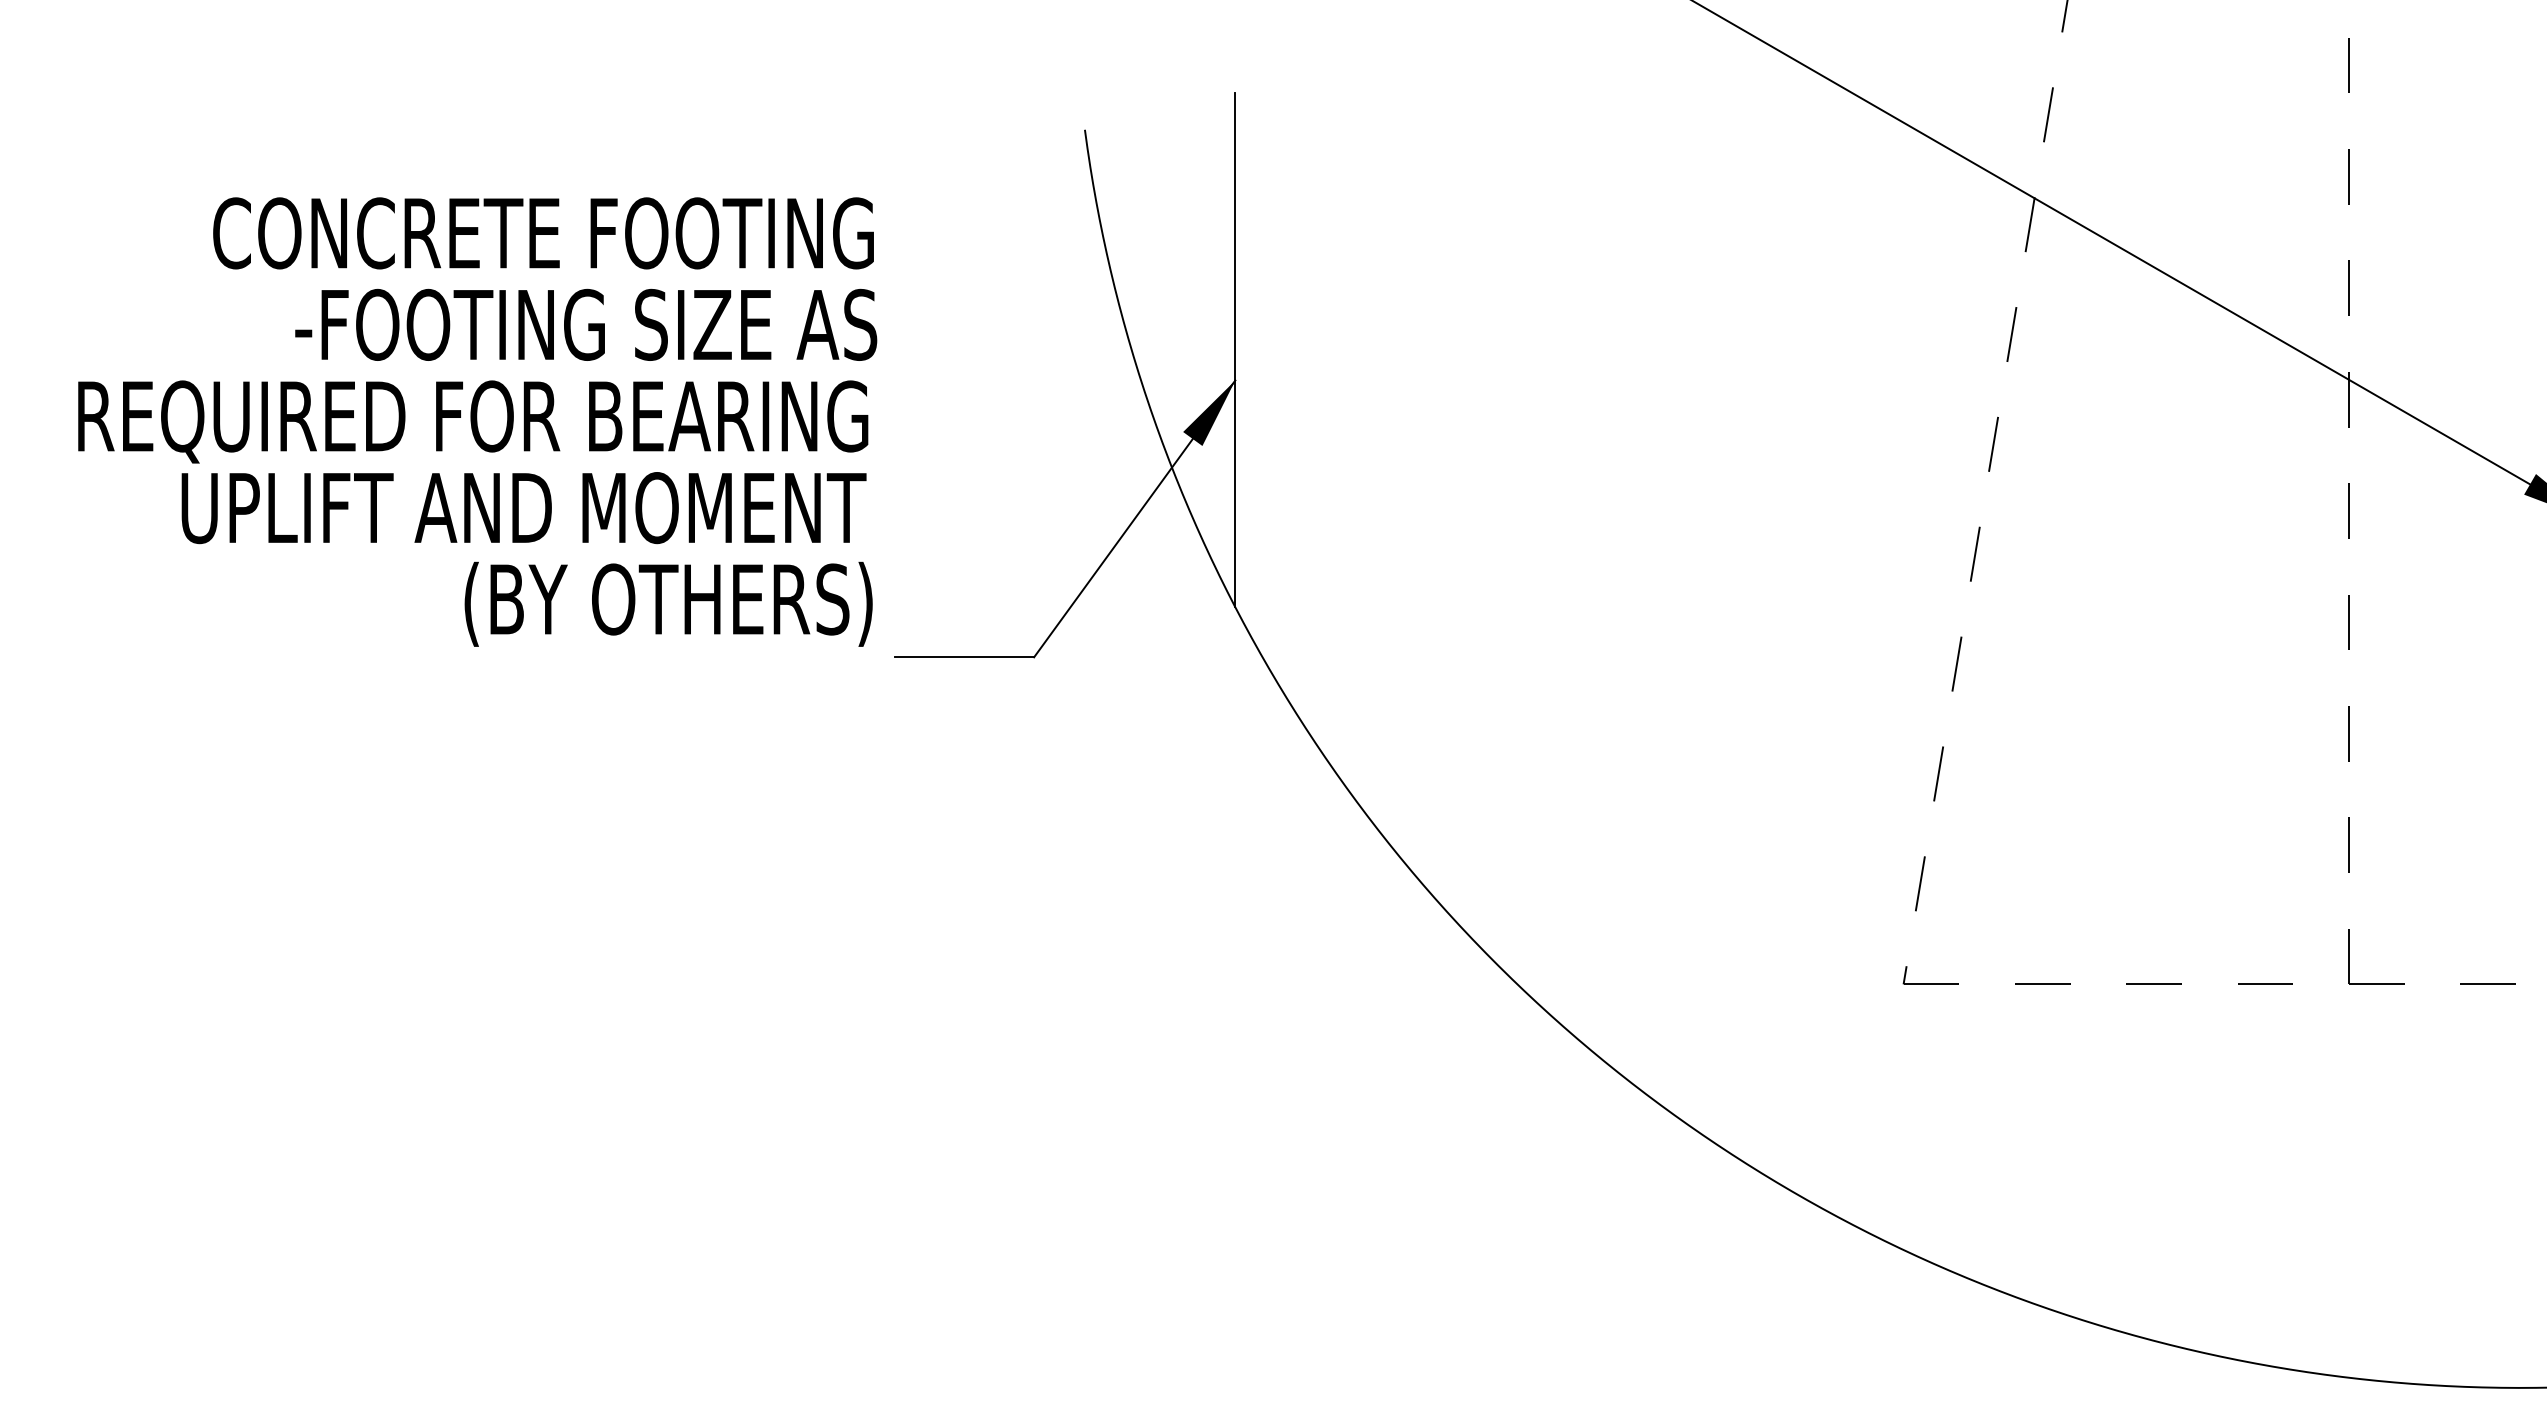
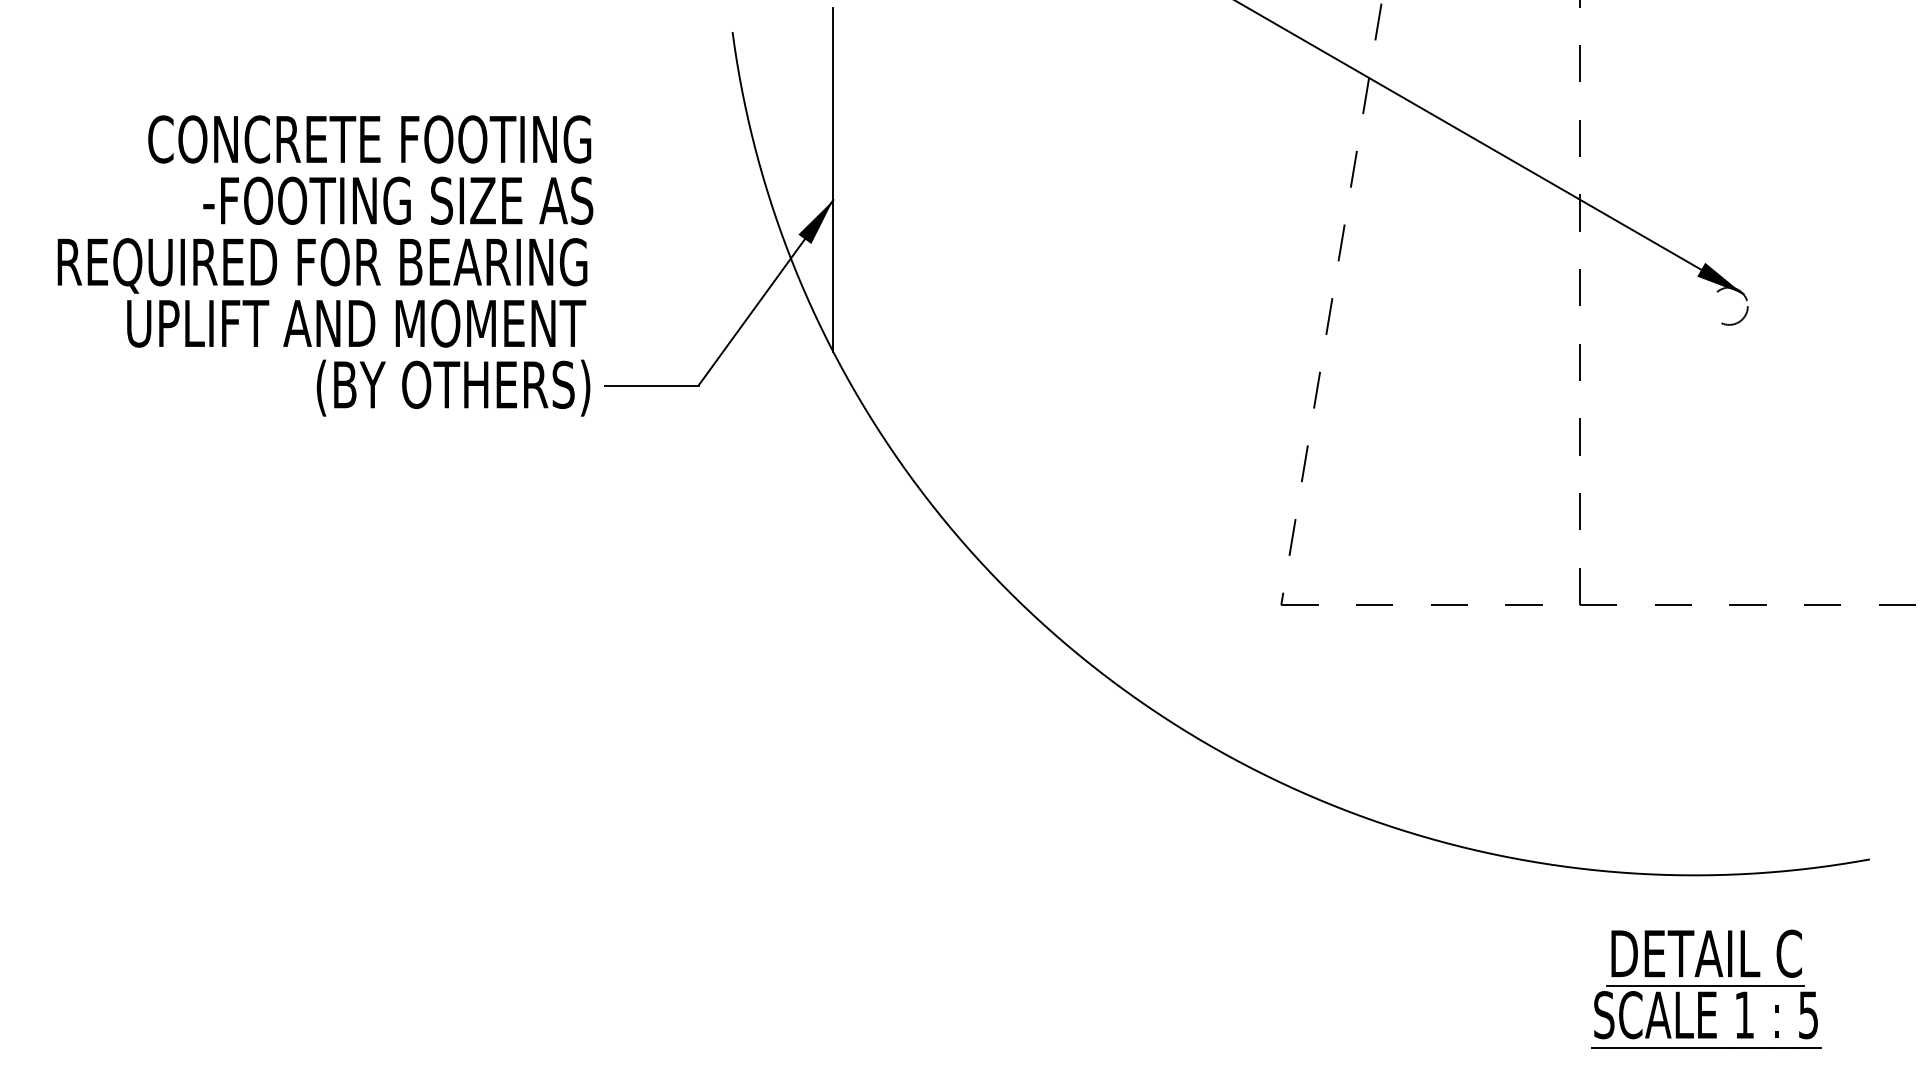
text: (477, 421) -> (325, 265), moved

